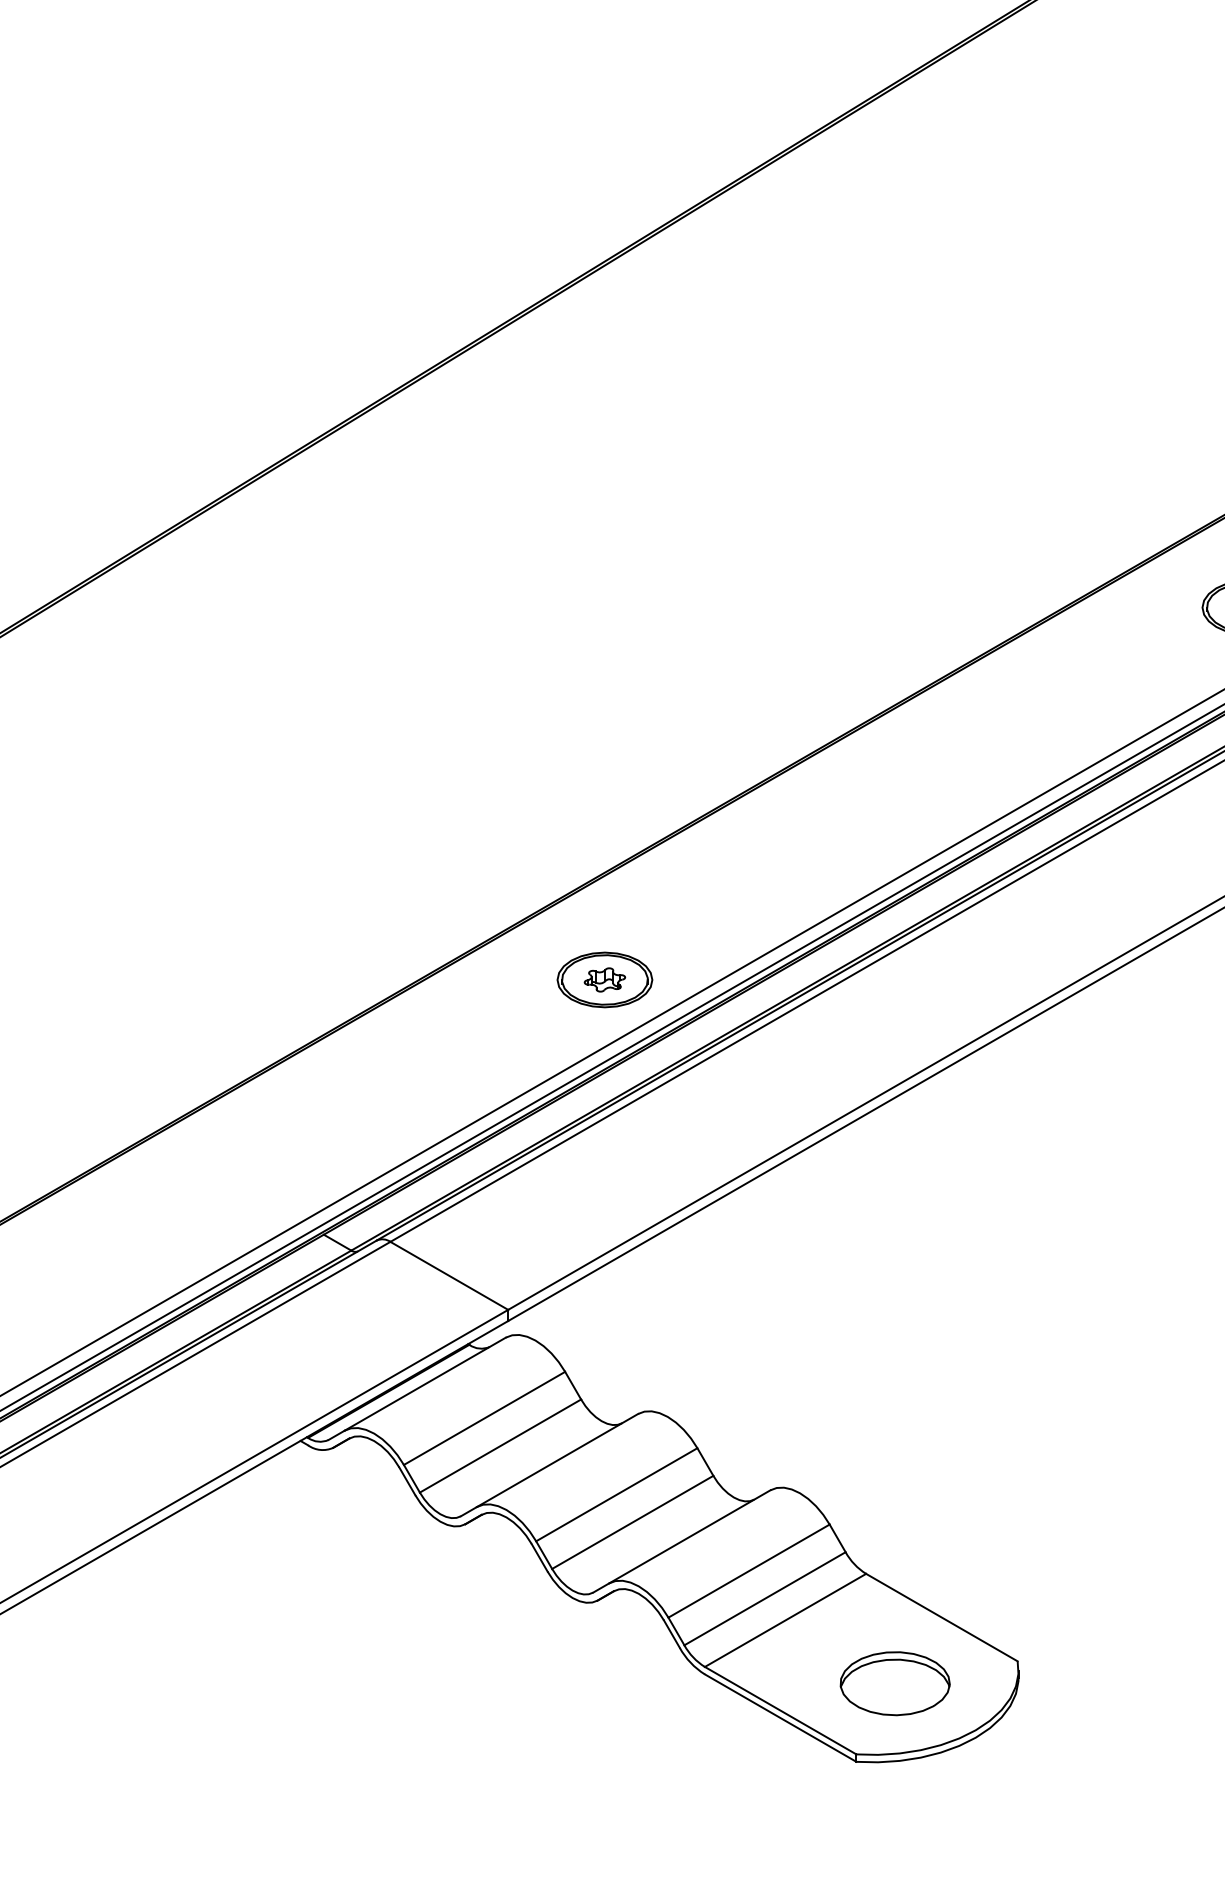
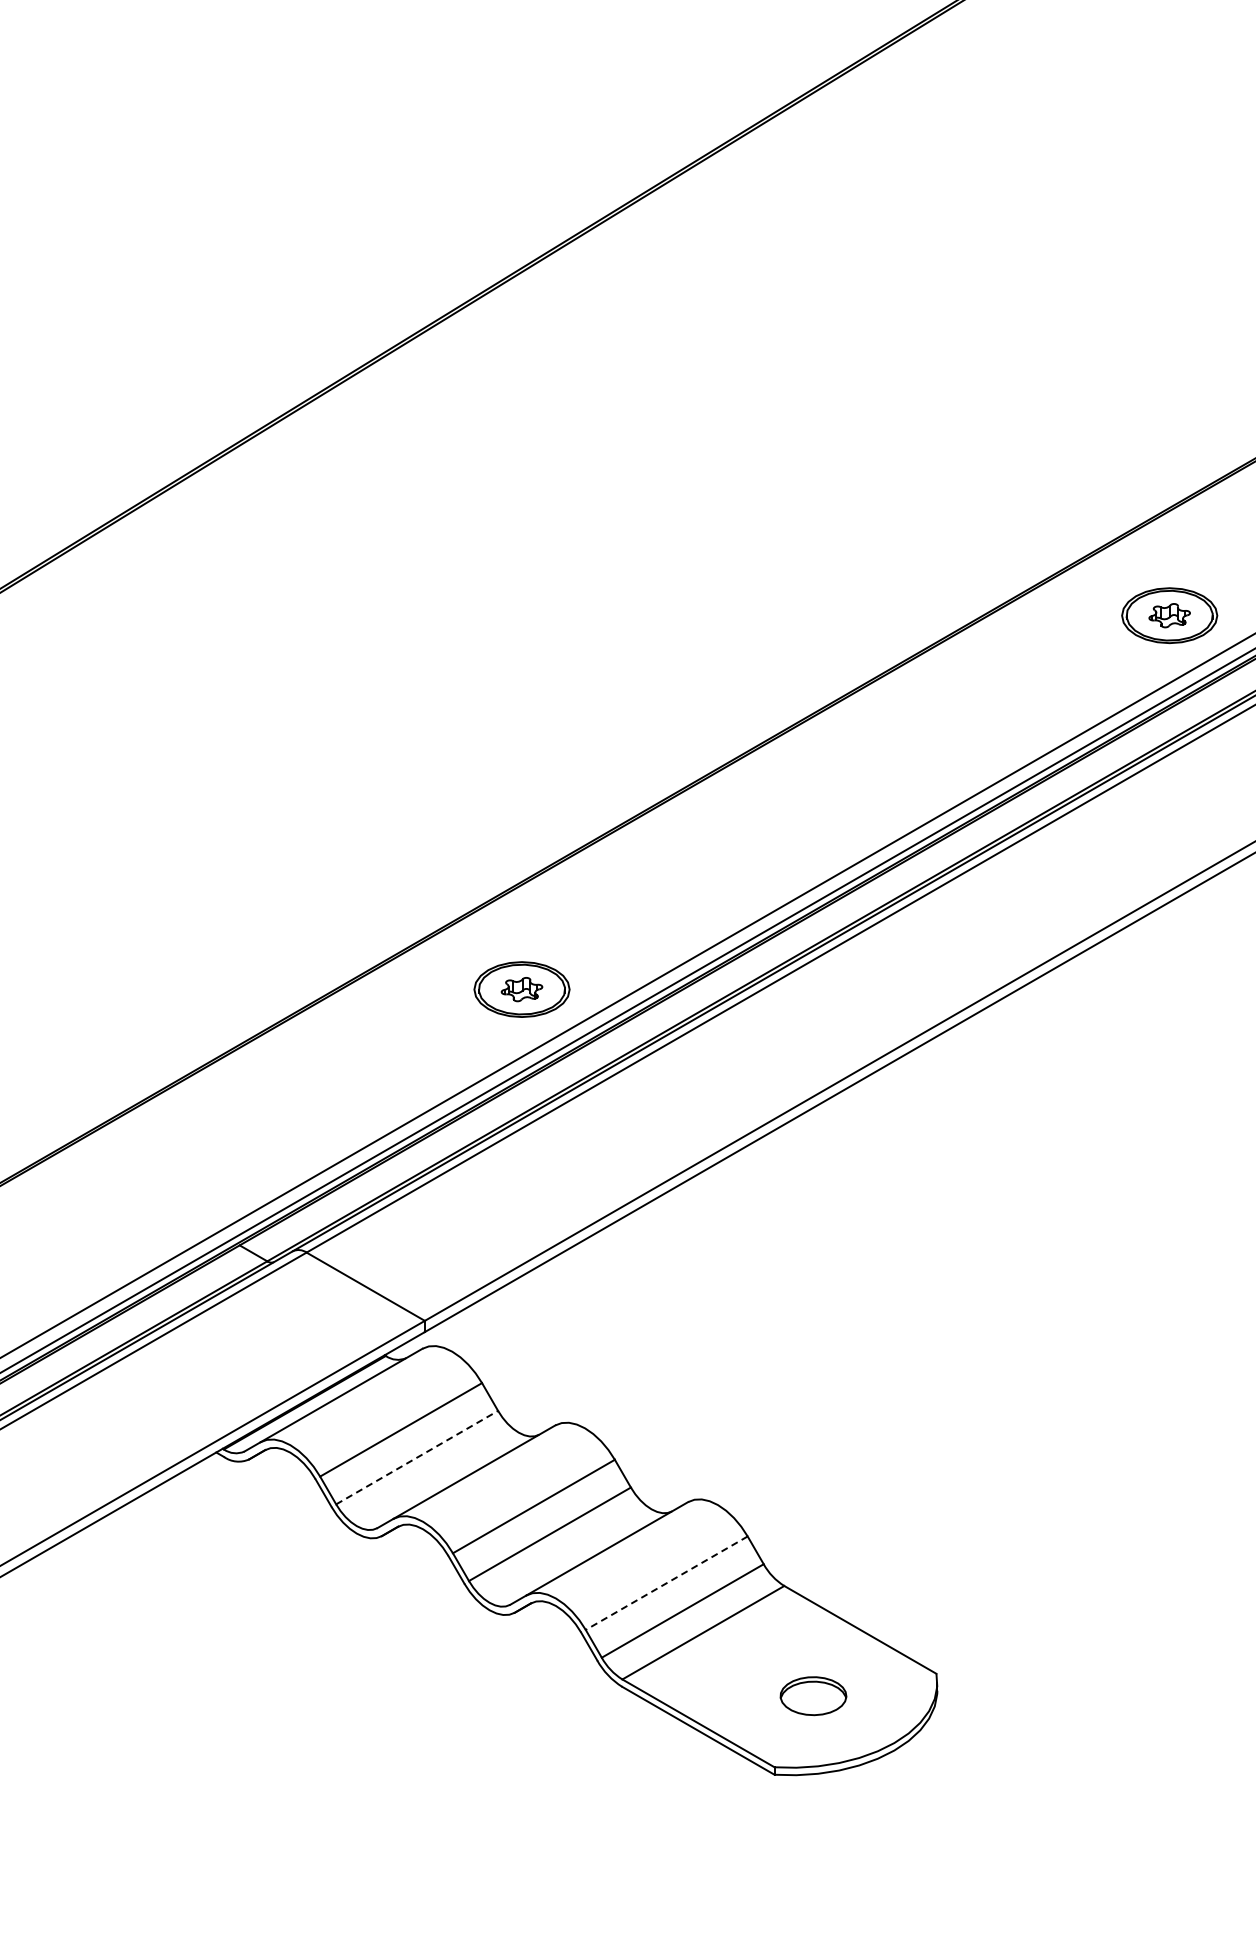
line: (500, 1445) -> (417, 1457), solid -> dashed
line: (748, 1571) -> (666, 1583), solid -> dashed
part: (895, 1682) -> (813, 1695), size x0.6

